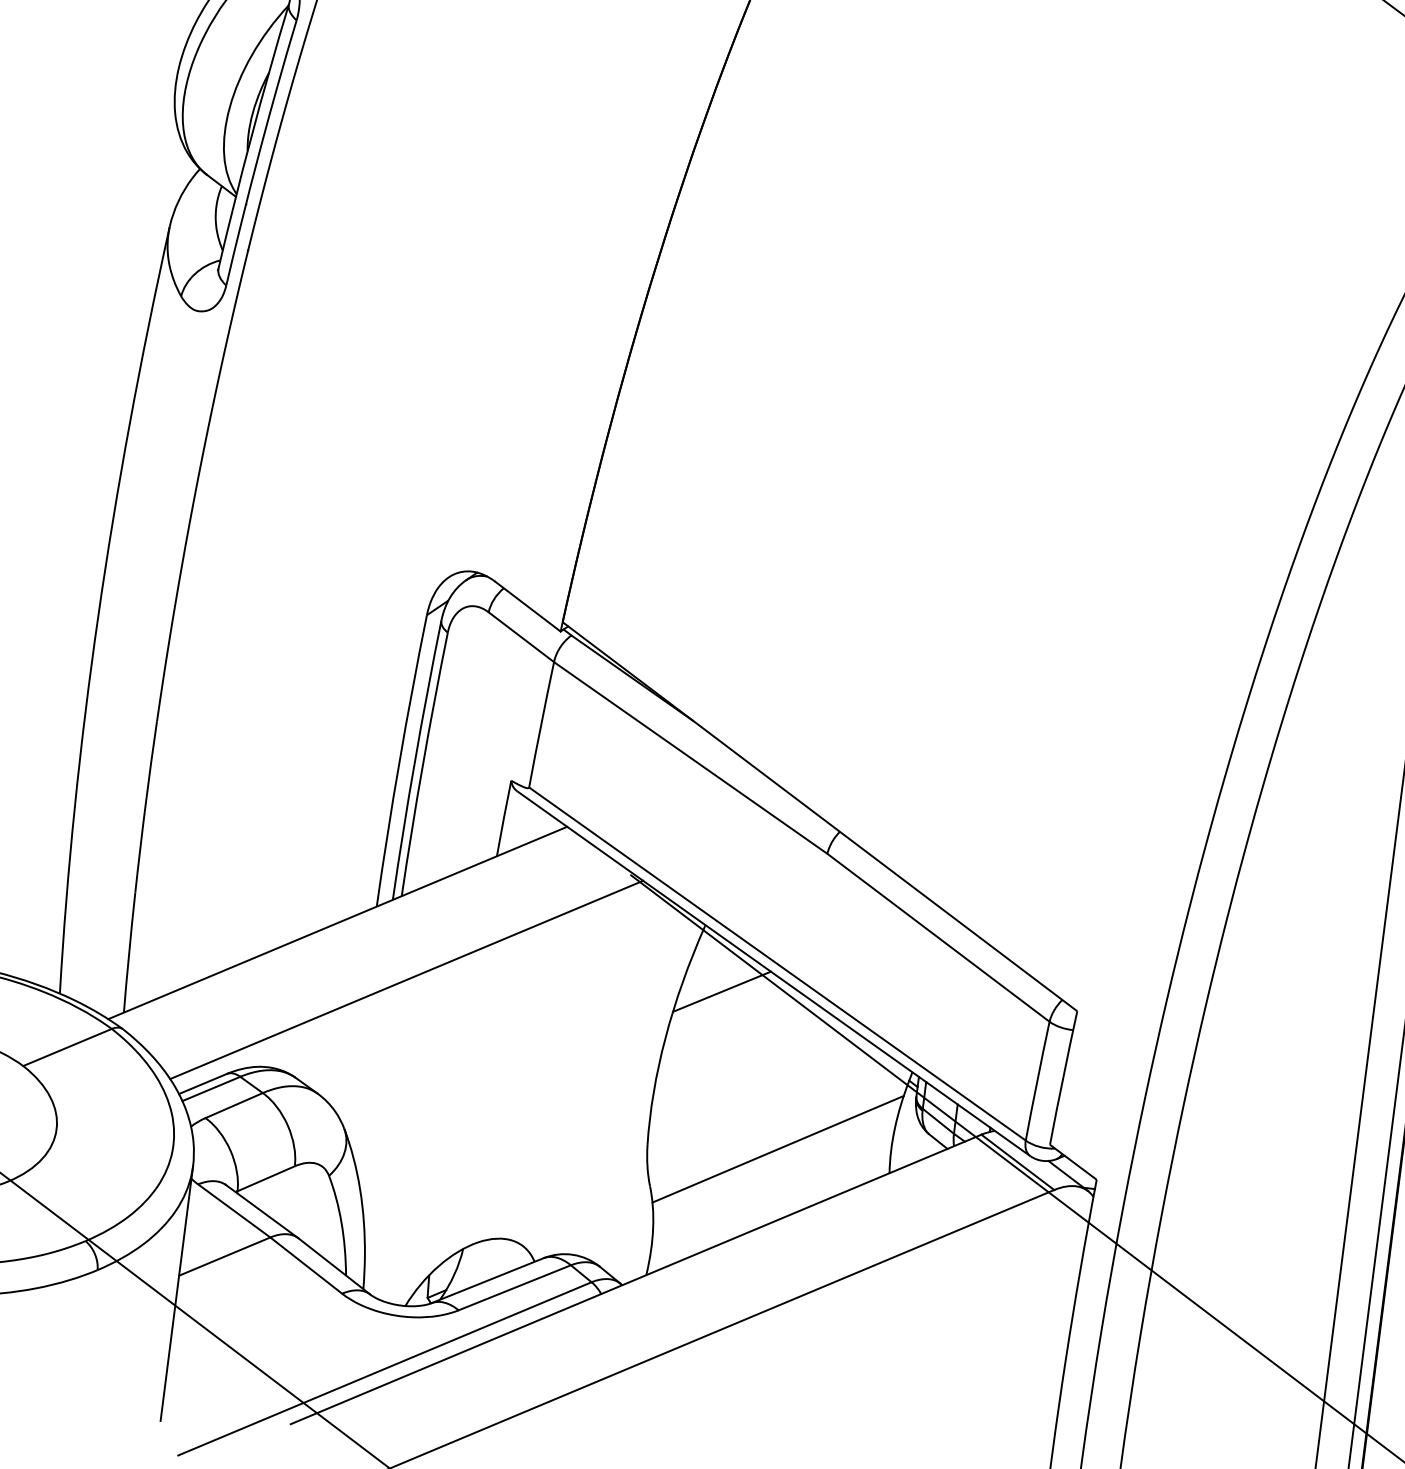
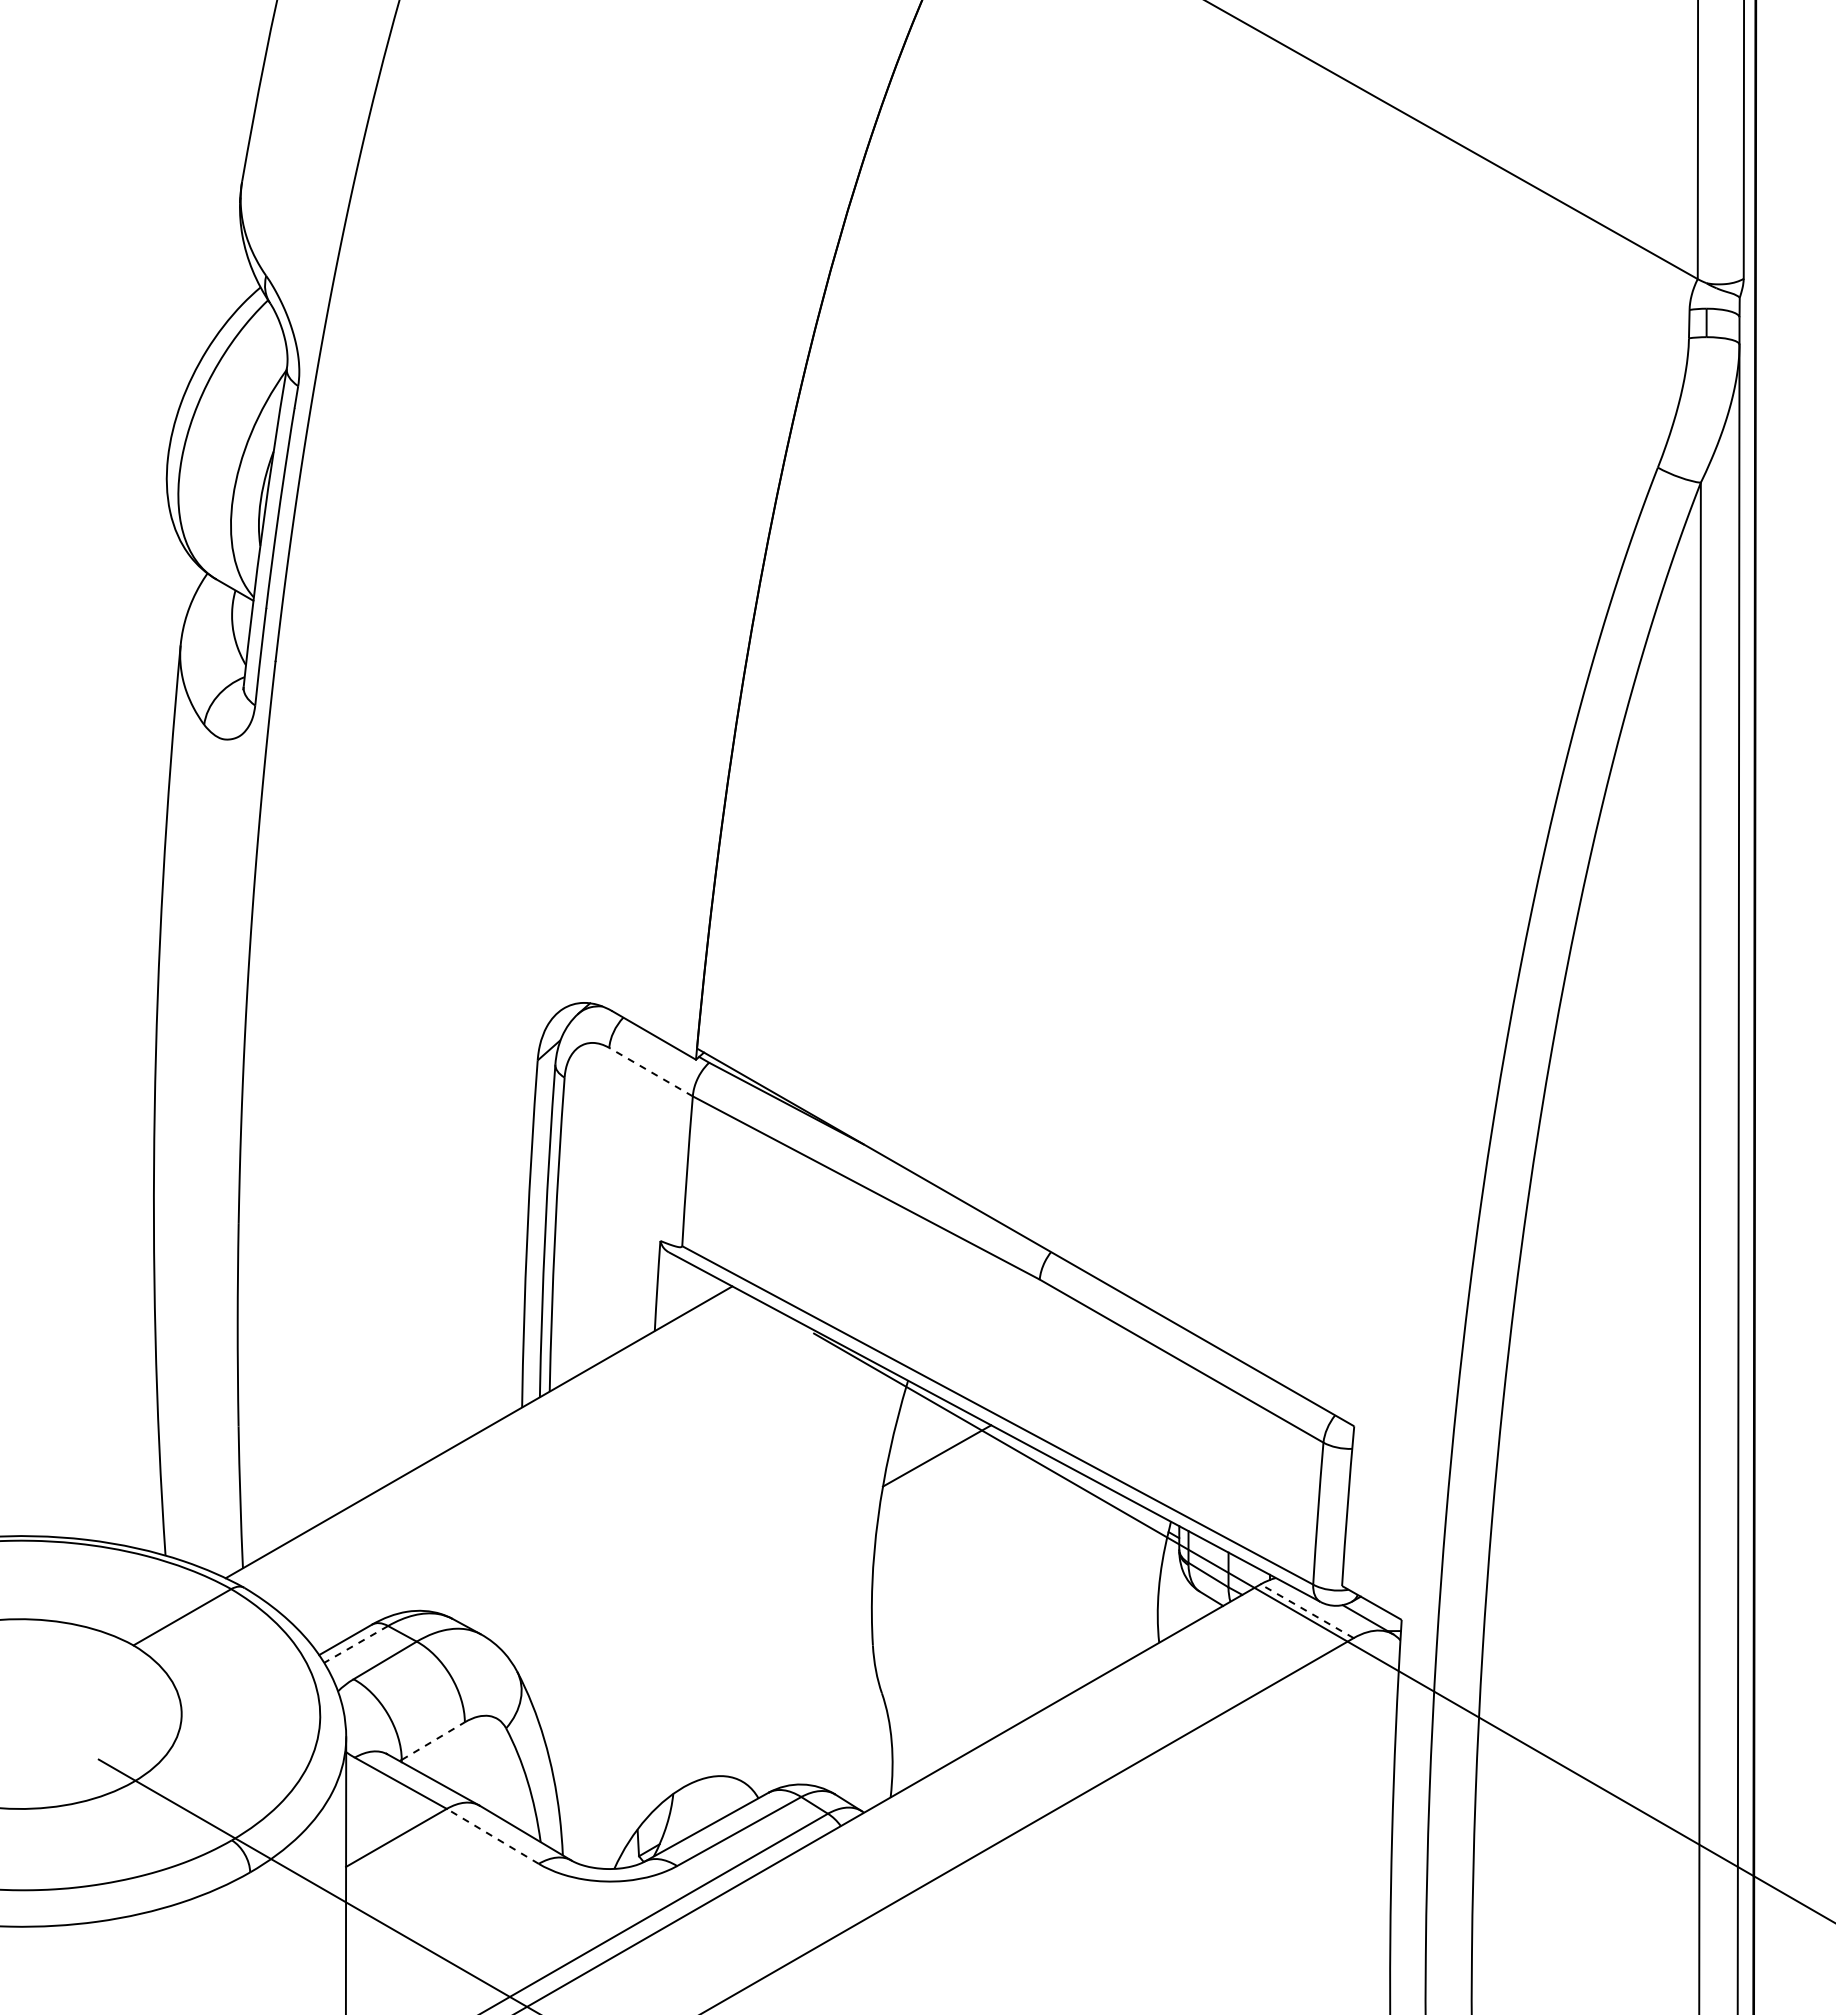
line: (520, 636) -> (650, 1071), solid -> dashed
line: (406, 979) -> (567, 1488), removed
line: (211, 1089) -> (356, 1644), solid -> dashed
line: (777, 1148) -> (1025, 1630), removed
line: (1018, 1162) -> (1307, 1611), solid -> dashed
line: (266, 1179) -> (433, 1741), solid -> dashed
line: (305, 1265) -> (492, 1836), solid -> dashed

